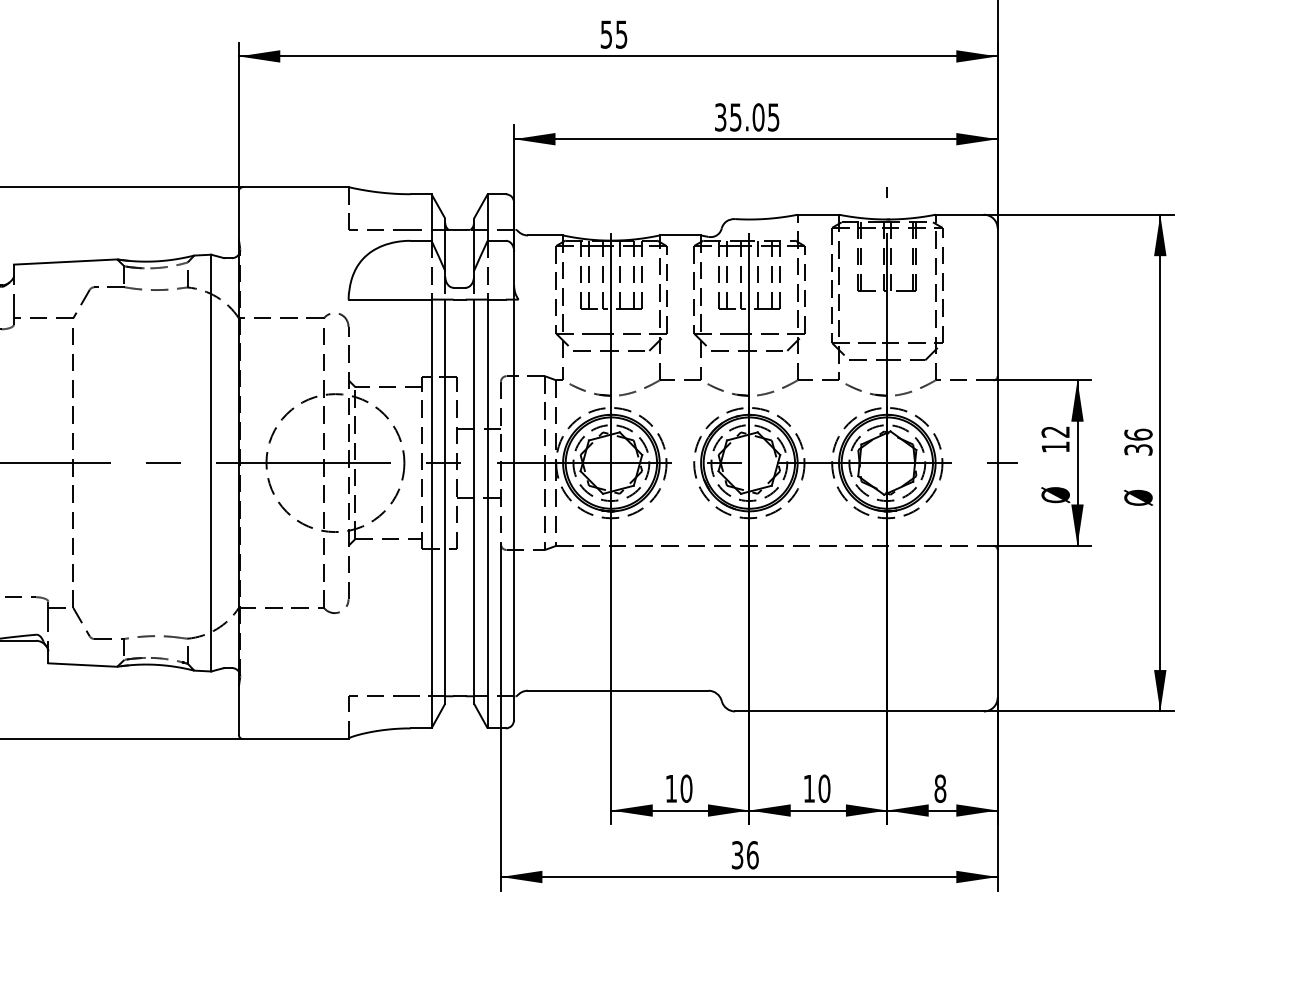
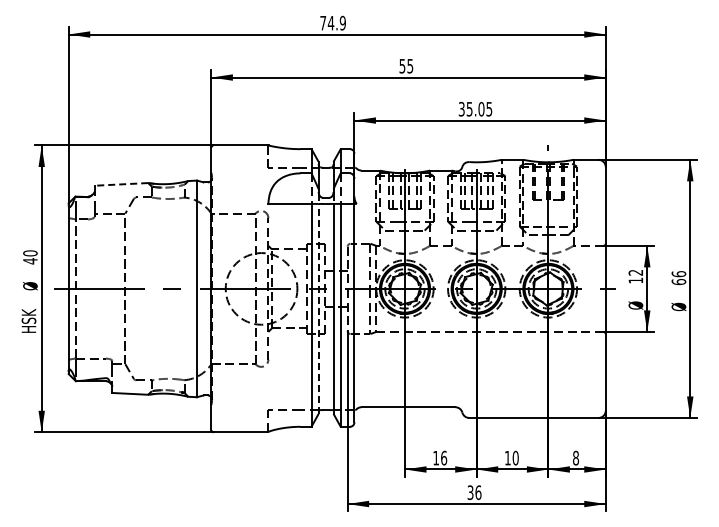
line: (65, 262) -> (121, 184), solid -> dashed
text: (1137, 450) -> (678, 282), 36 -> 66
line: (444, 500) -> (318, 308), solid -> dashed
text: (687, 787) -> (444, 457), 10 -> 16

